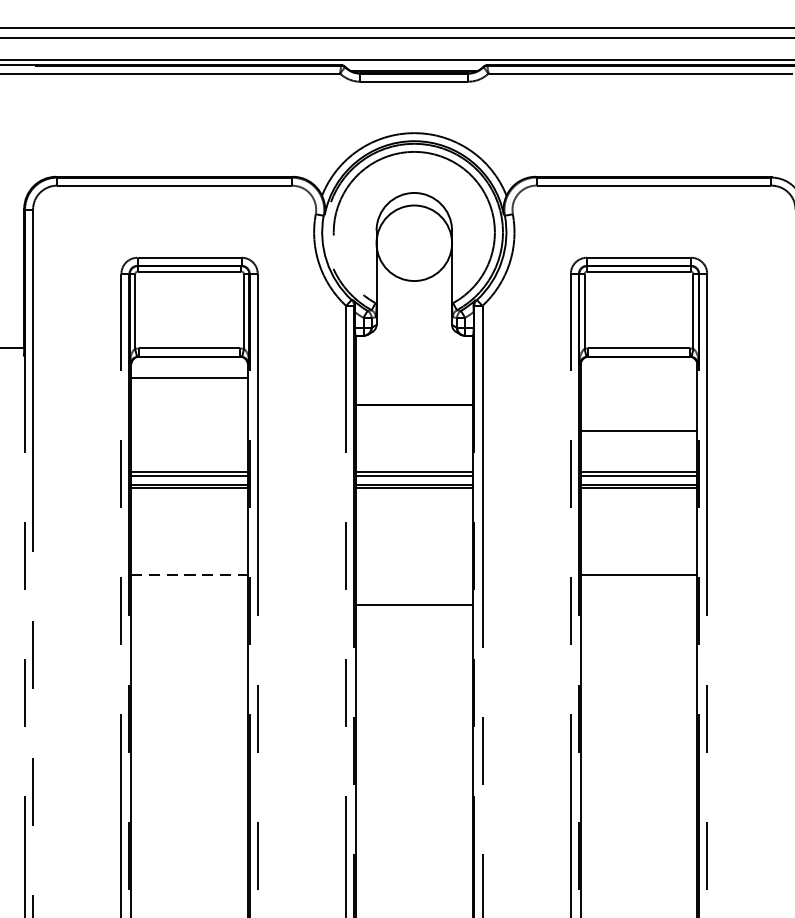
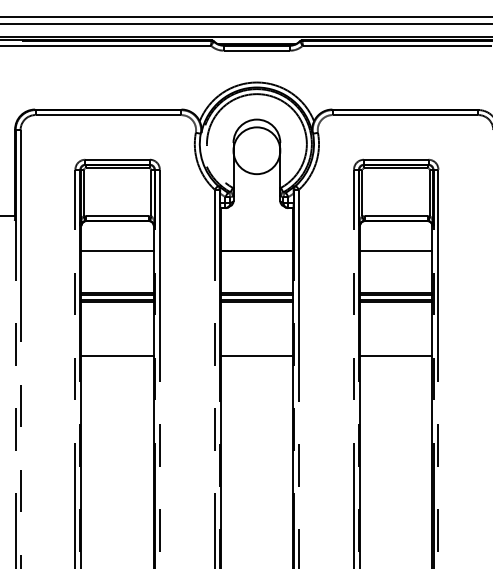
line: (189, 378) -> (117, 251), moved
line: (639, 431) -> (396, 251), moved
line: (190, 575) -> (118, 356), dashed -> solid
line: (413, 605) -> (256, 356), moved

